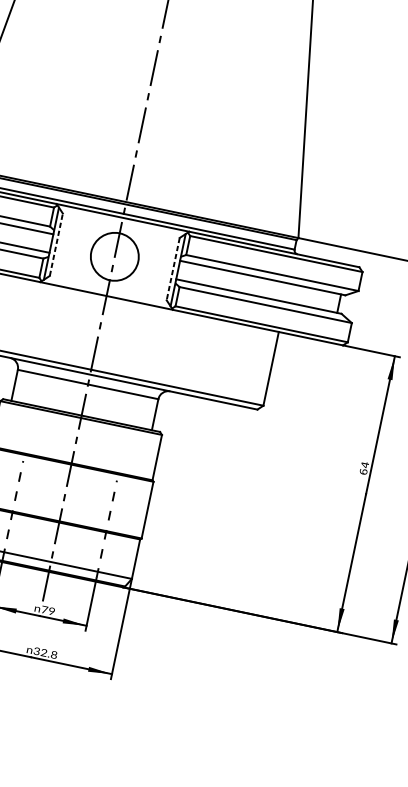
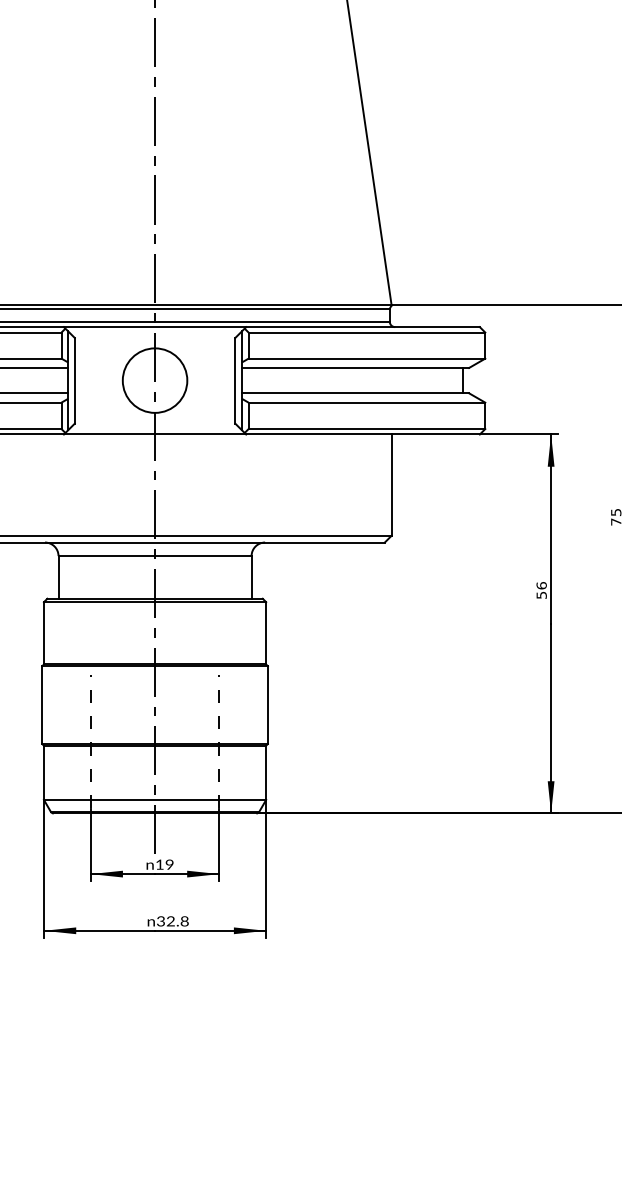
line: (56, 244) -> (74, 380), dashed -> solid
line: (173, 268) -> (235, 380), dashed -> solid
text: (364, 468) -> (541, 590), 64 -> 56
text: (44, 609) -> (159, 864), 79 -> 19

